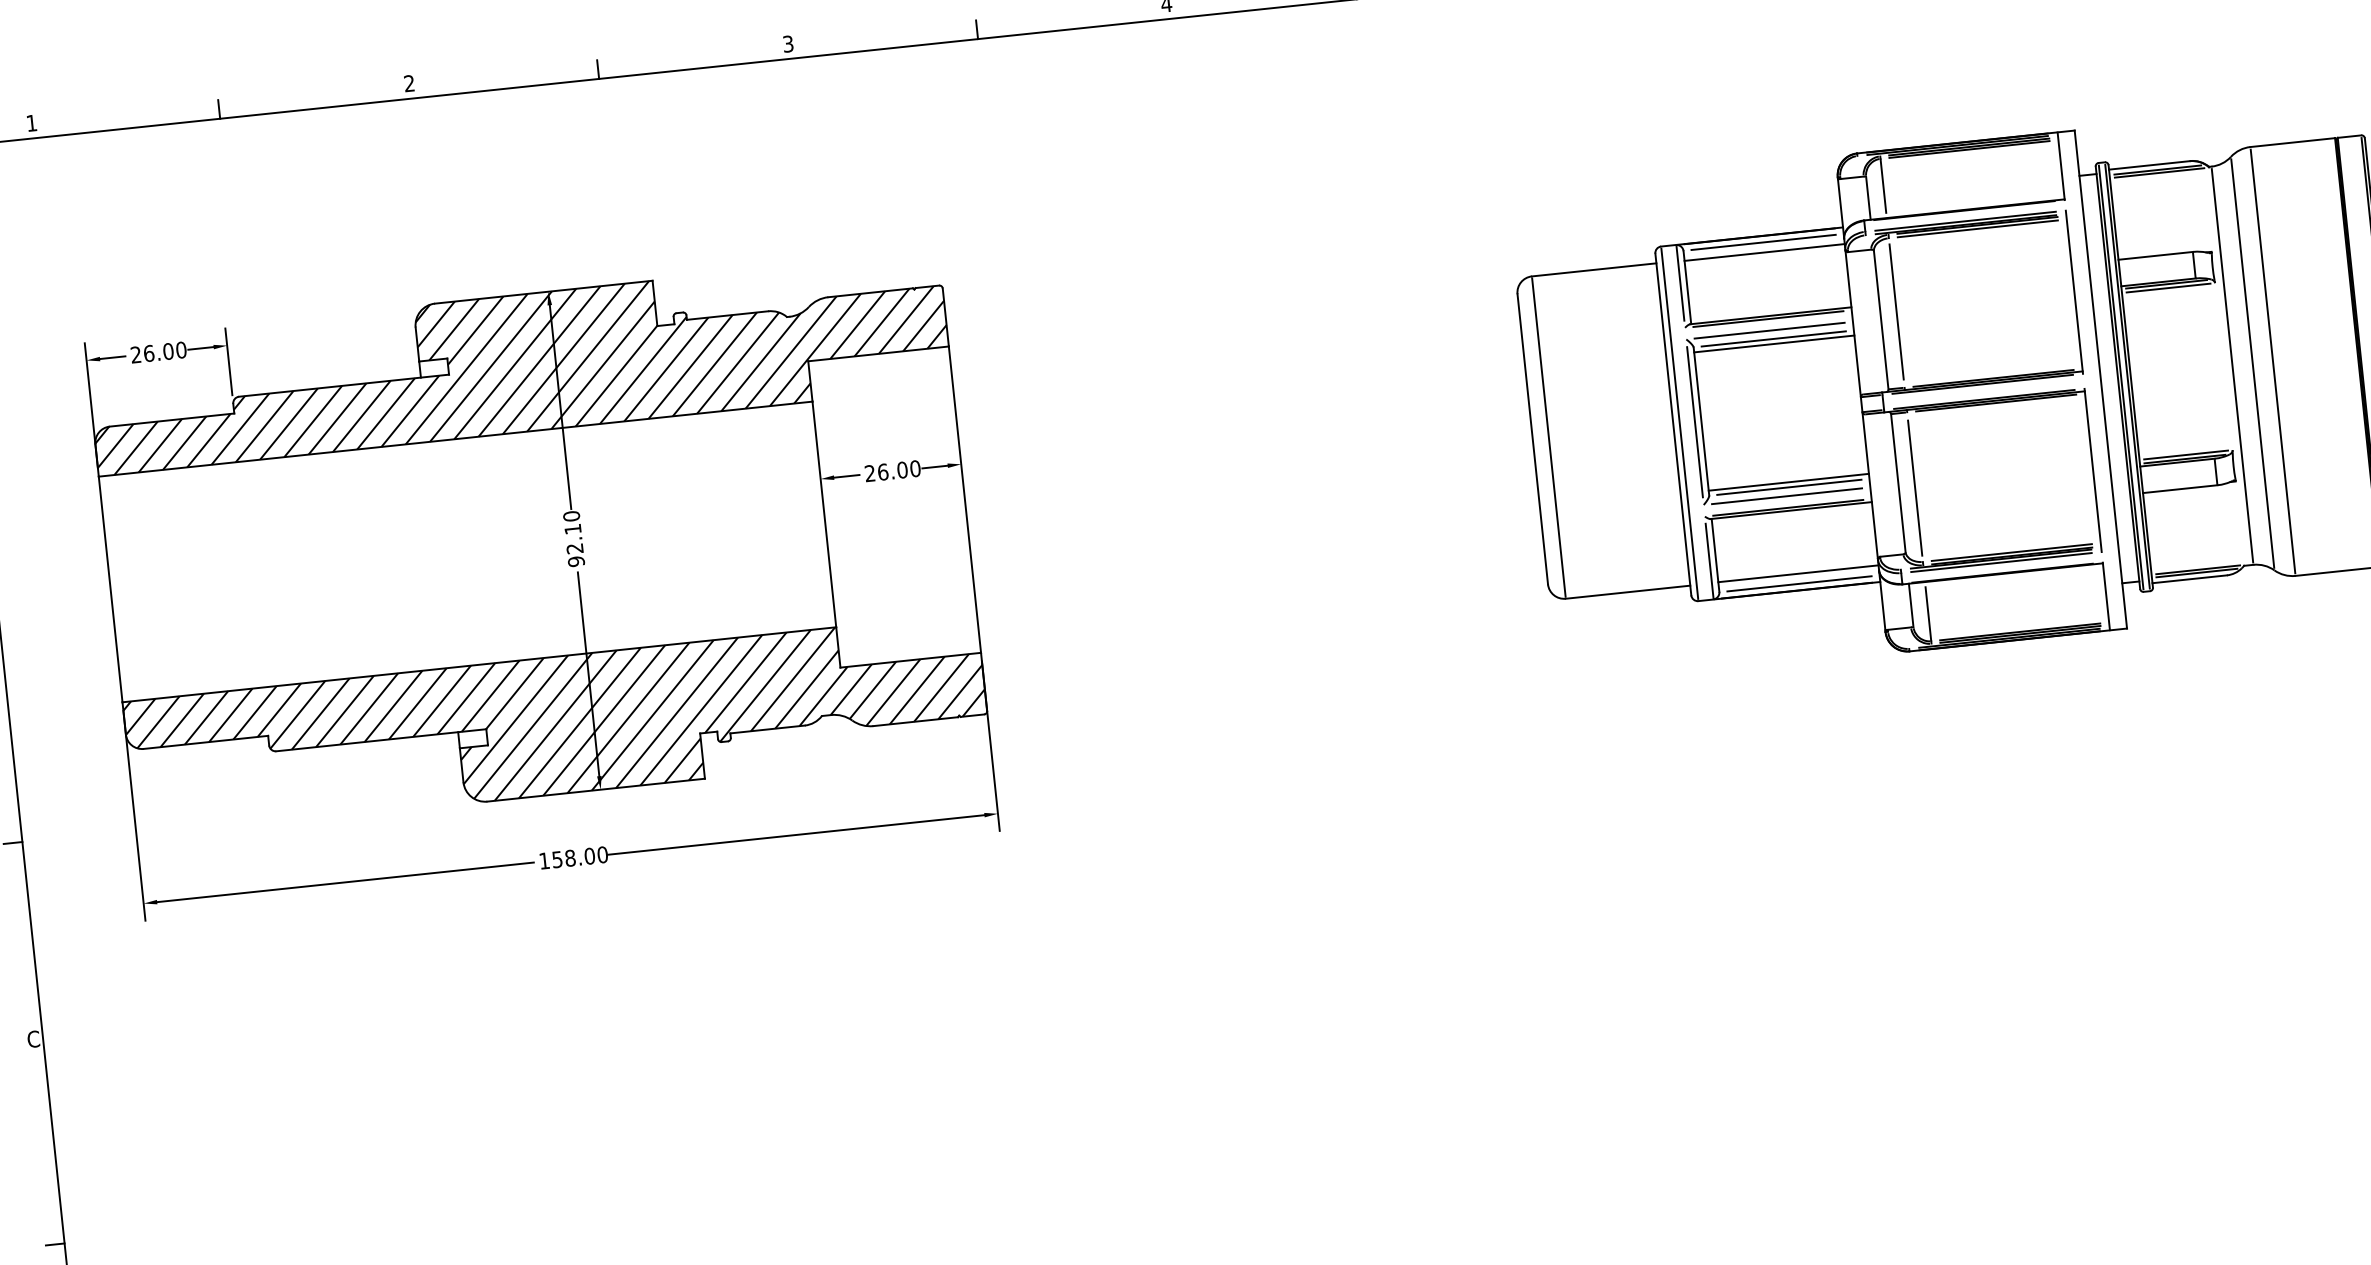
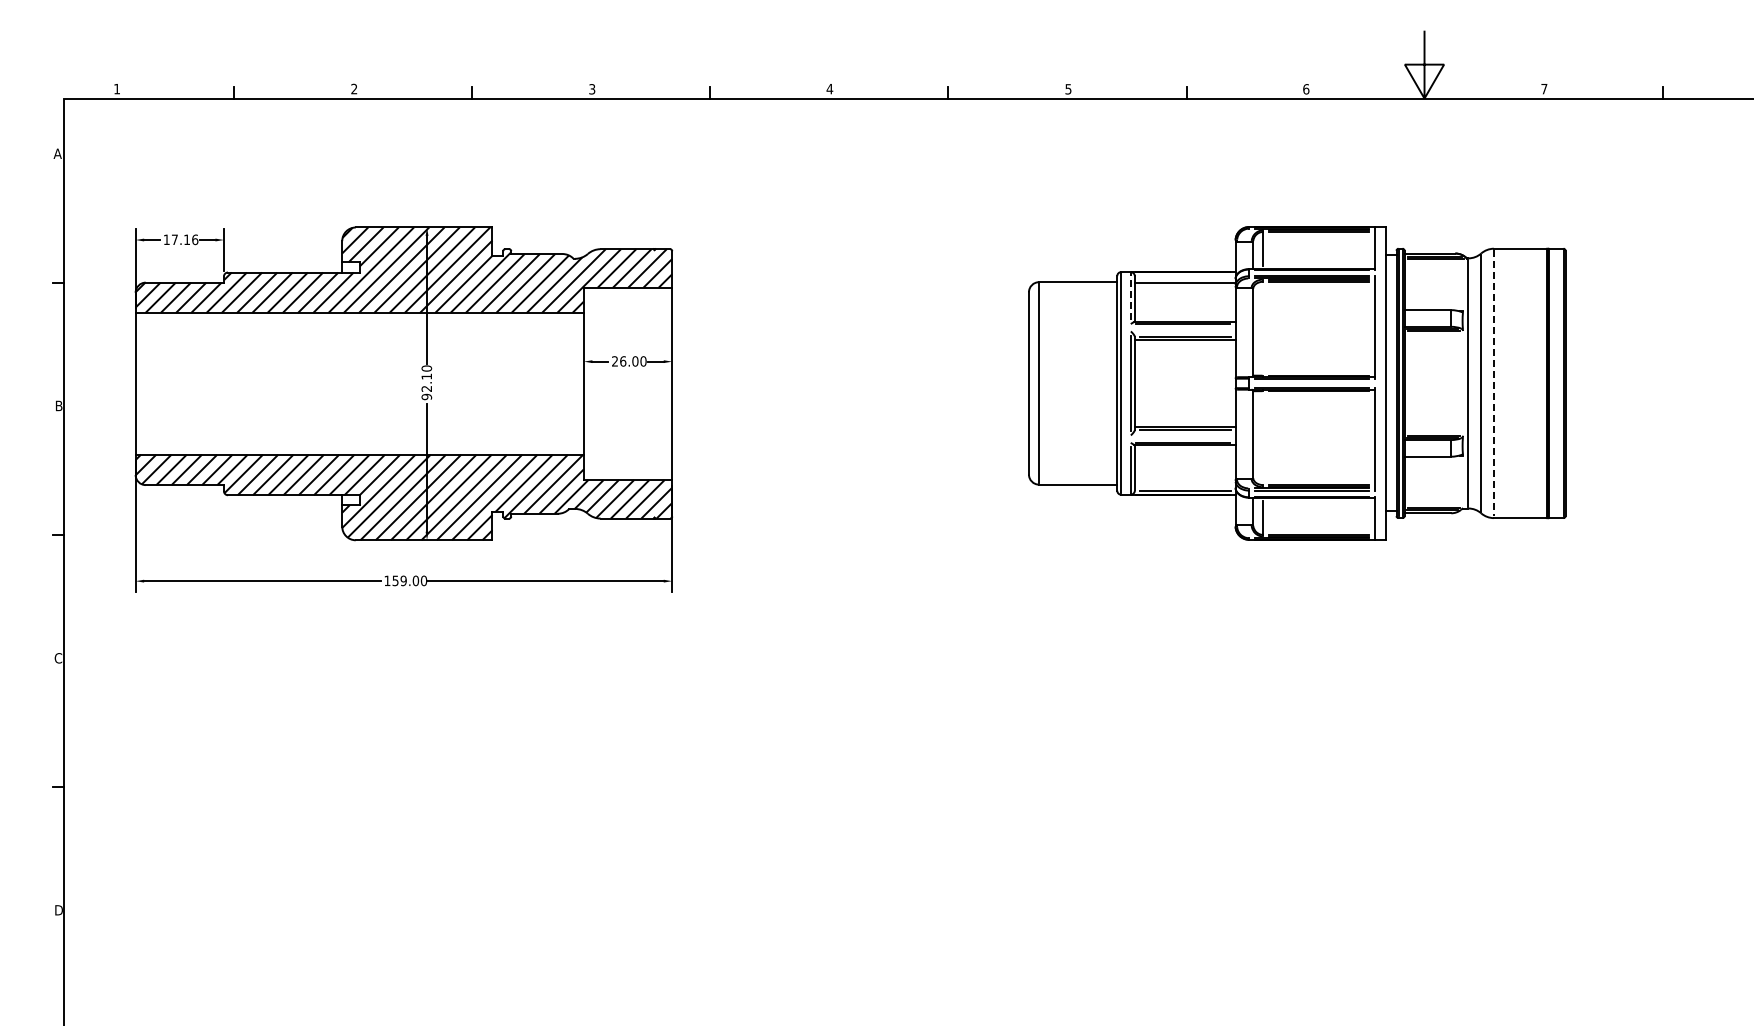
line: (1762, 243) -> (1184, 276), removed
line: (1679, 283) -> (1130, 296), solid -> dashed
line: (1896, 310) -> (1263, 327), removed
line: (1770, 330) -> (1183, 331), removed
text: (157, 352) -> (180, 239), 26.00 -> 17.16
line: (2272, 361) -> (1493, 383), solid -> dashed
line: (1915, 487) -> (1263, 438), removed
line: (1787, 496) -> (1183, 435), removed
line: (1797, 574) -> (1184, 484), removed
text: (570, 859) -> (403, 581), 158.00 -> 159.00

